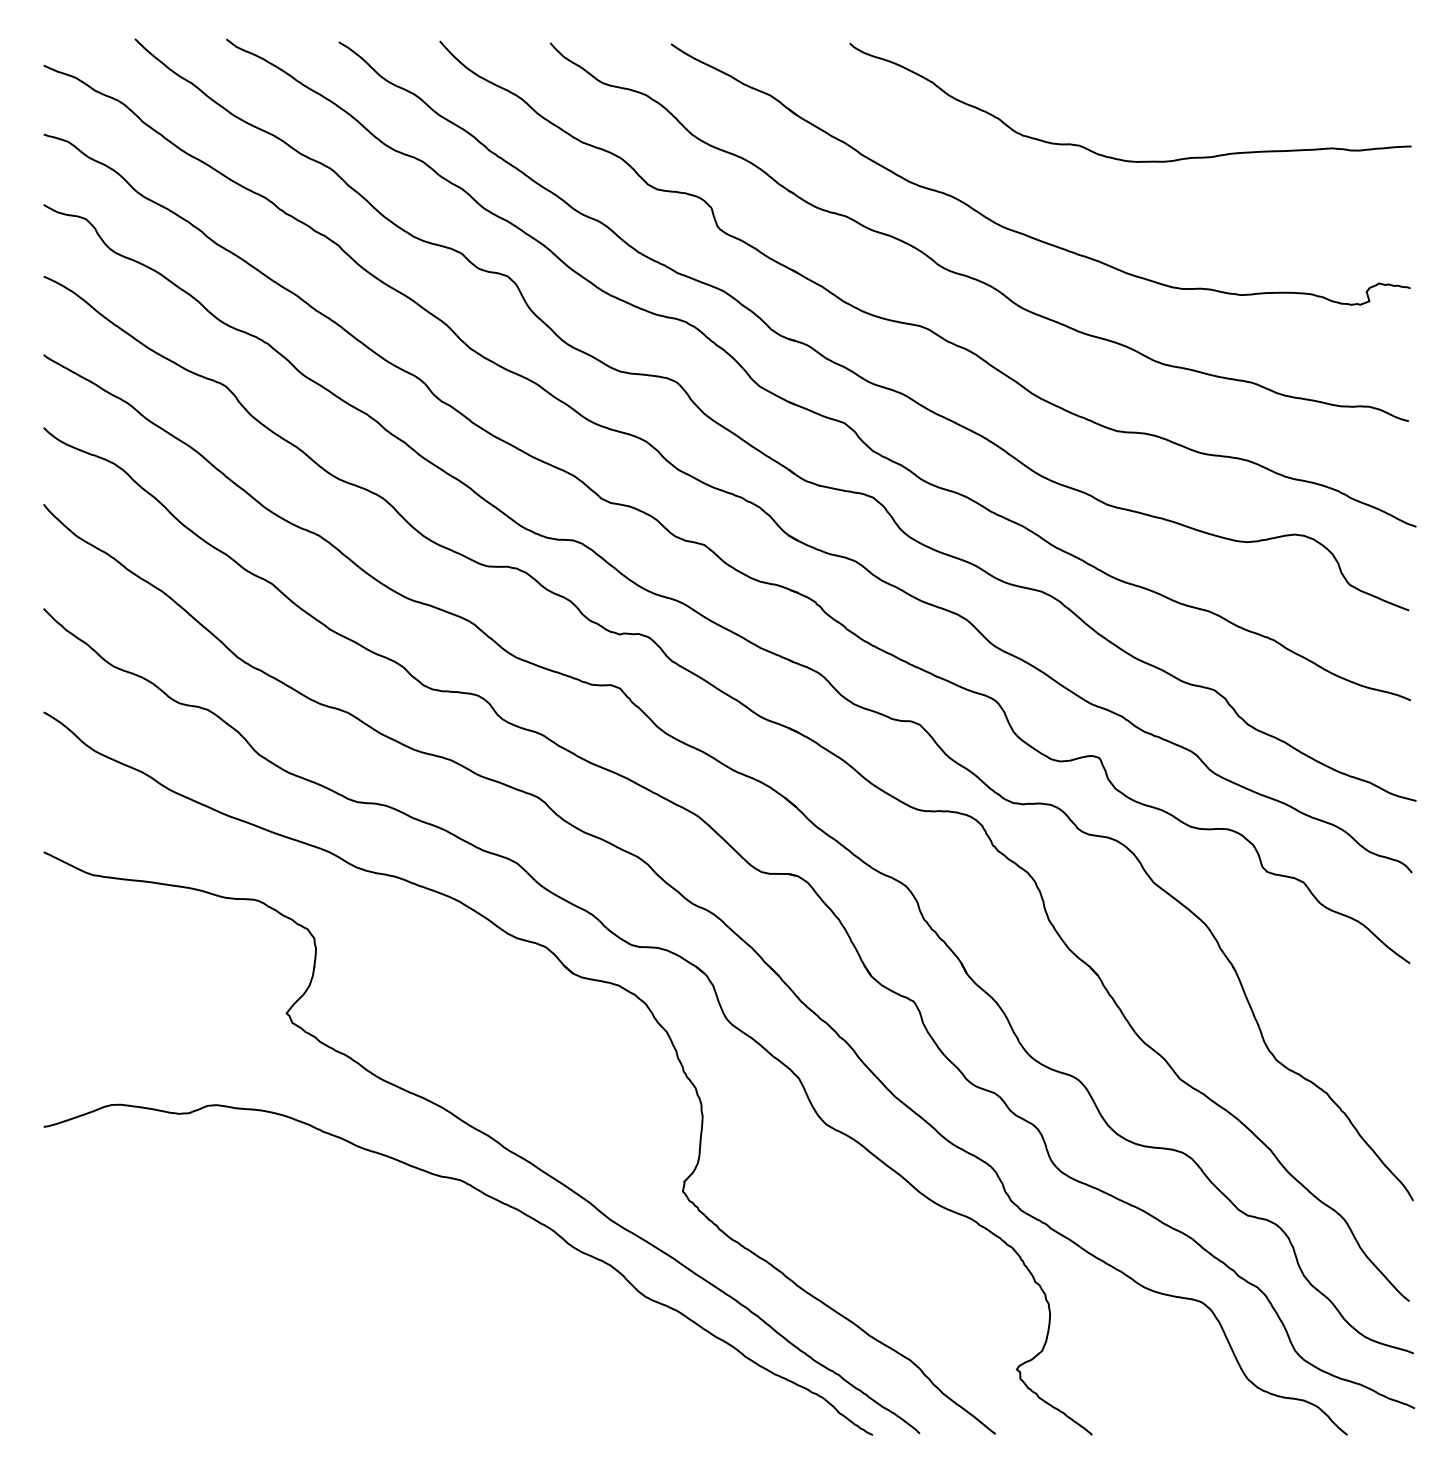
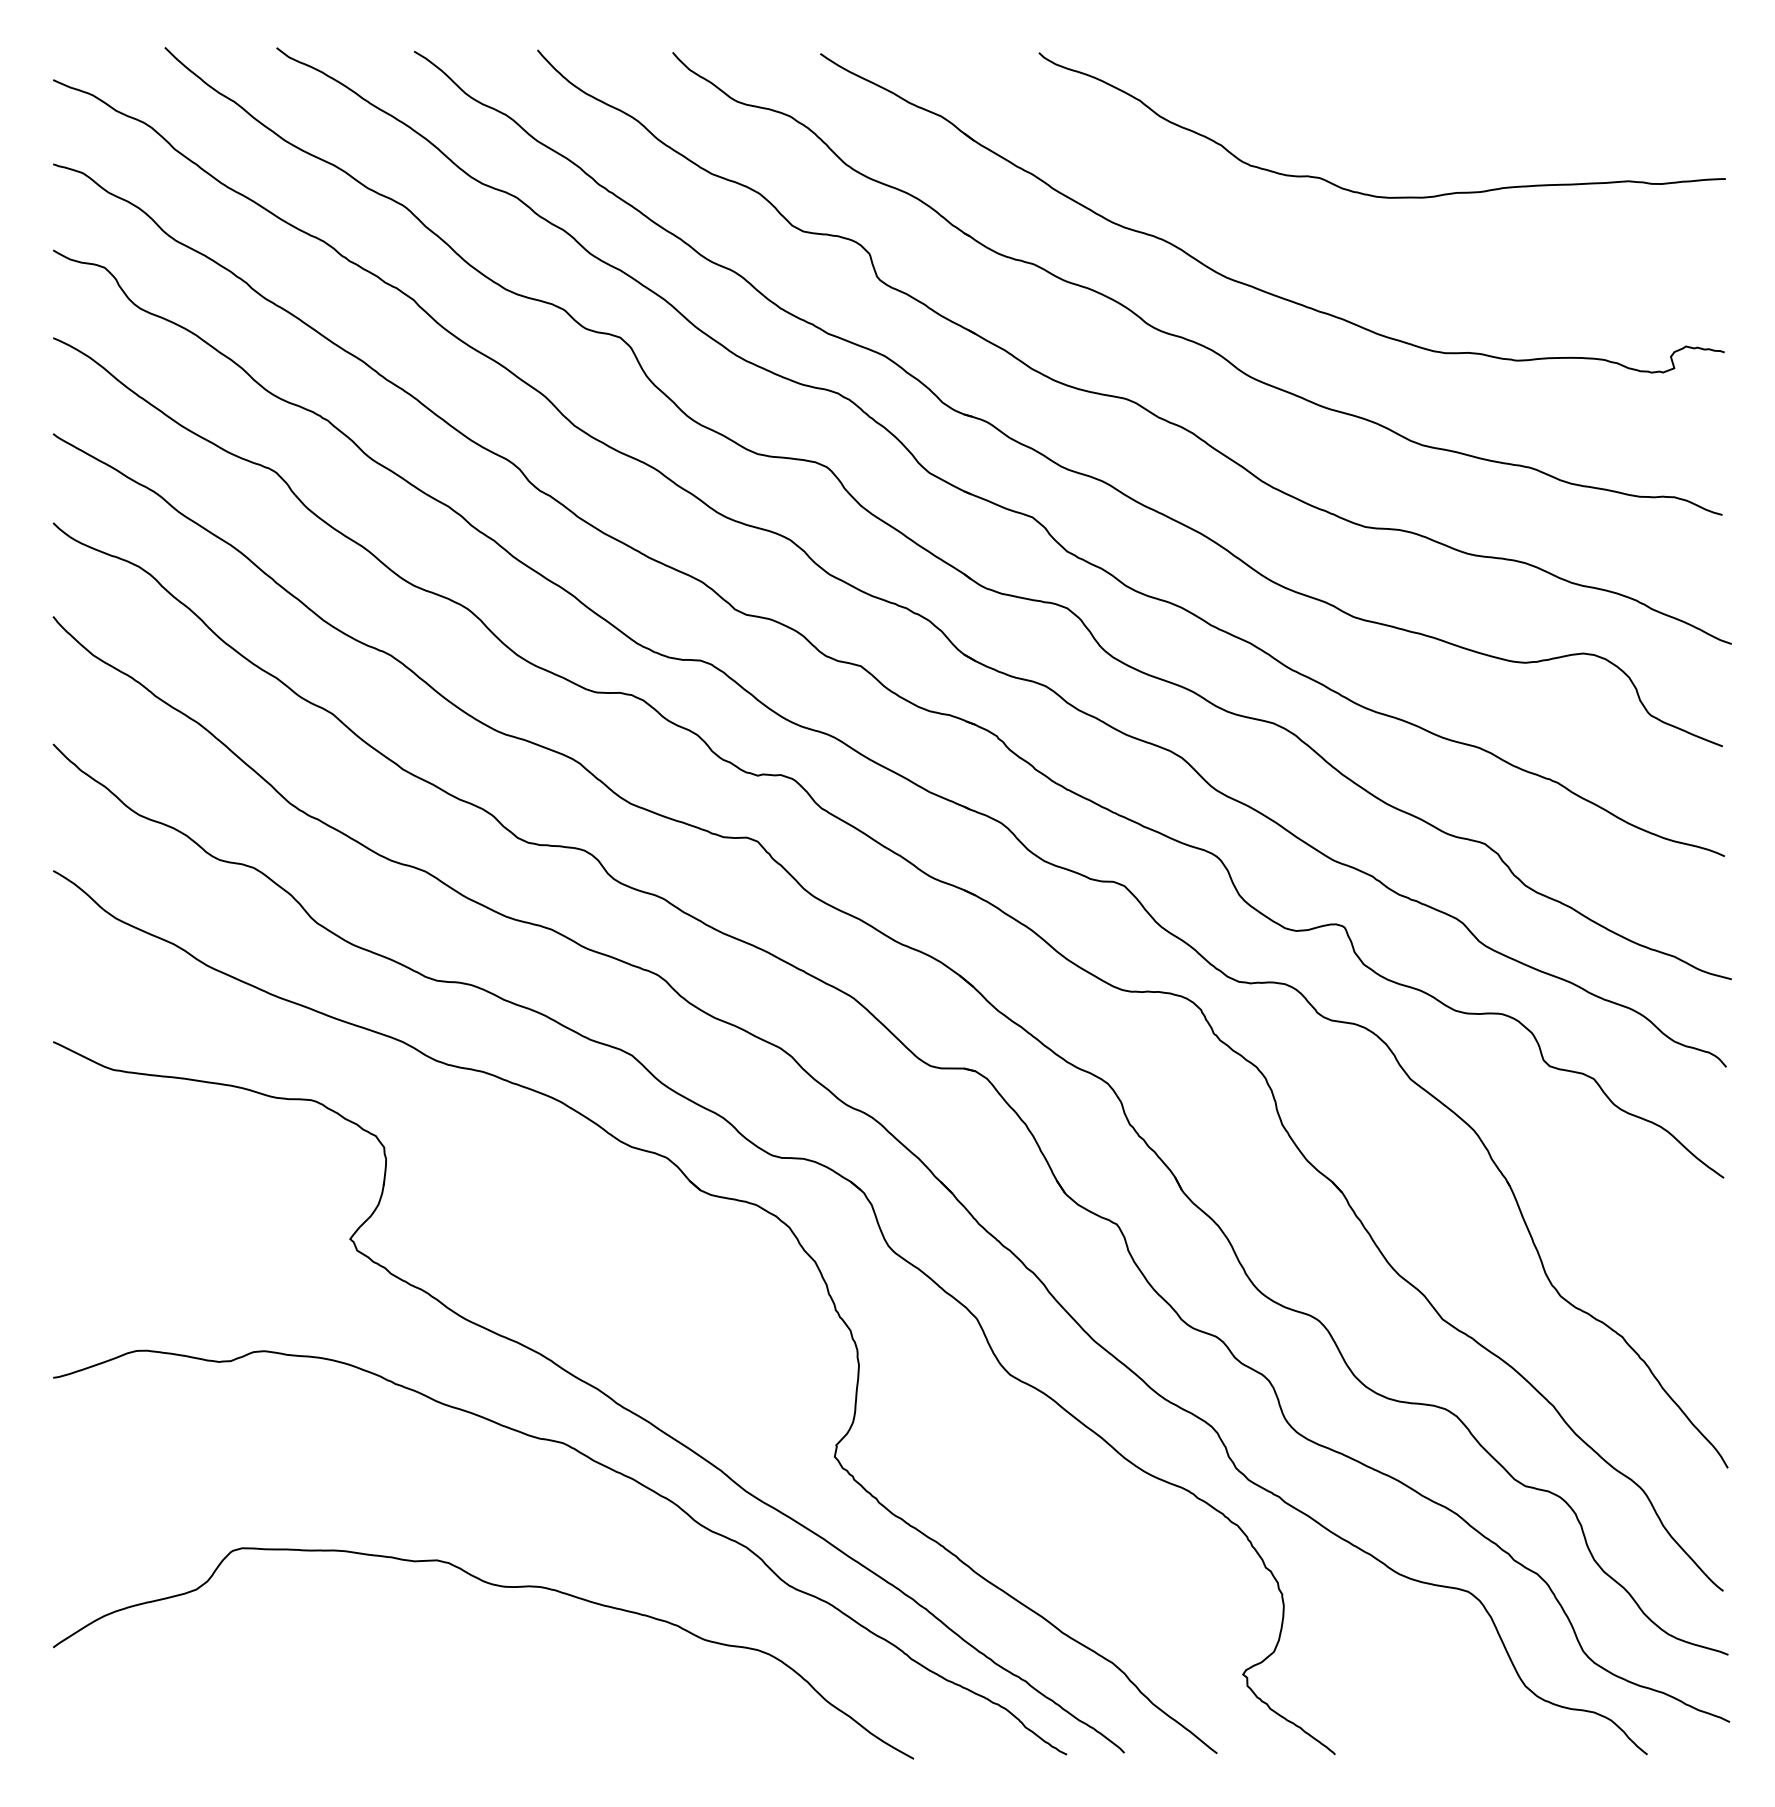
curve: (406, 1297) -> (496, 1586), added

